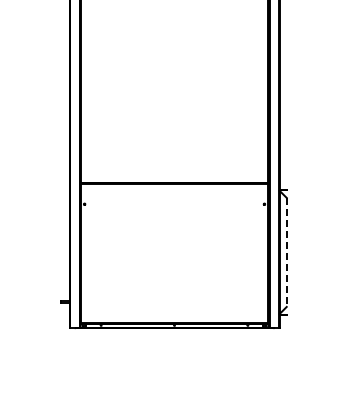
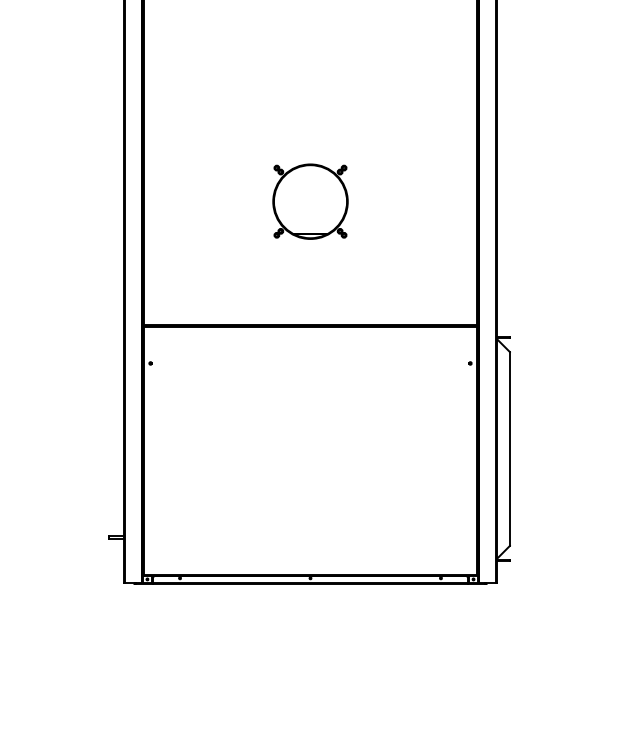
part: (174, 113) -> (310, 201), added
line: (286, 252) -> (509, 449), dashed -> solid

